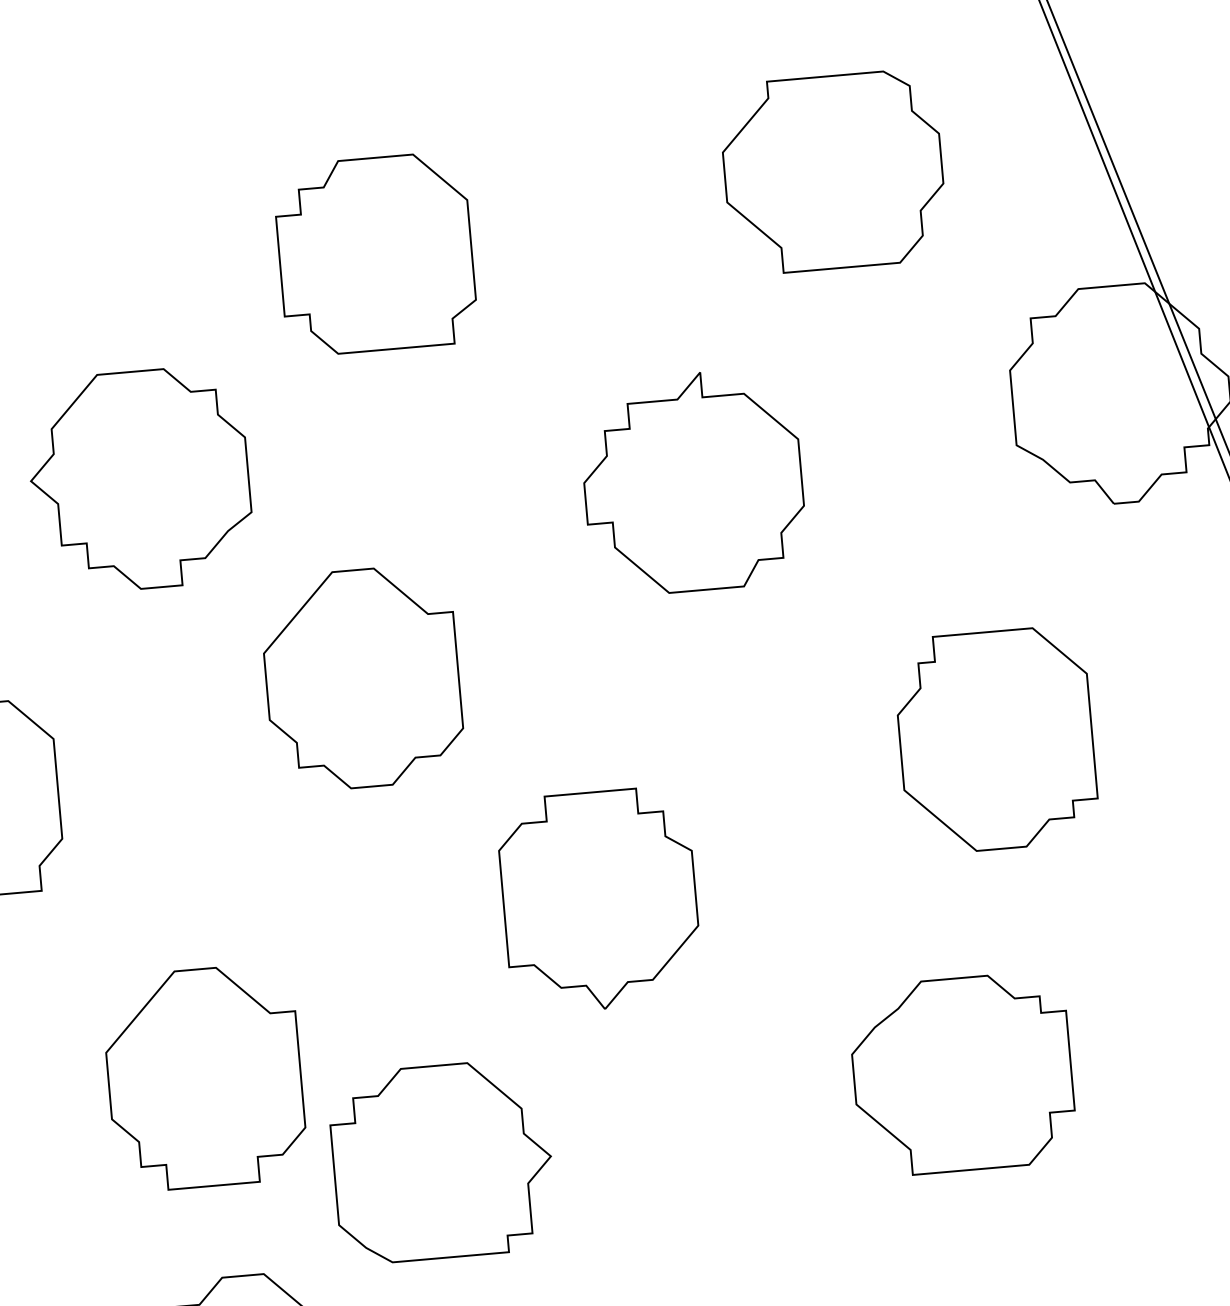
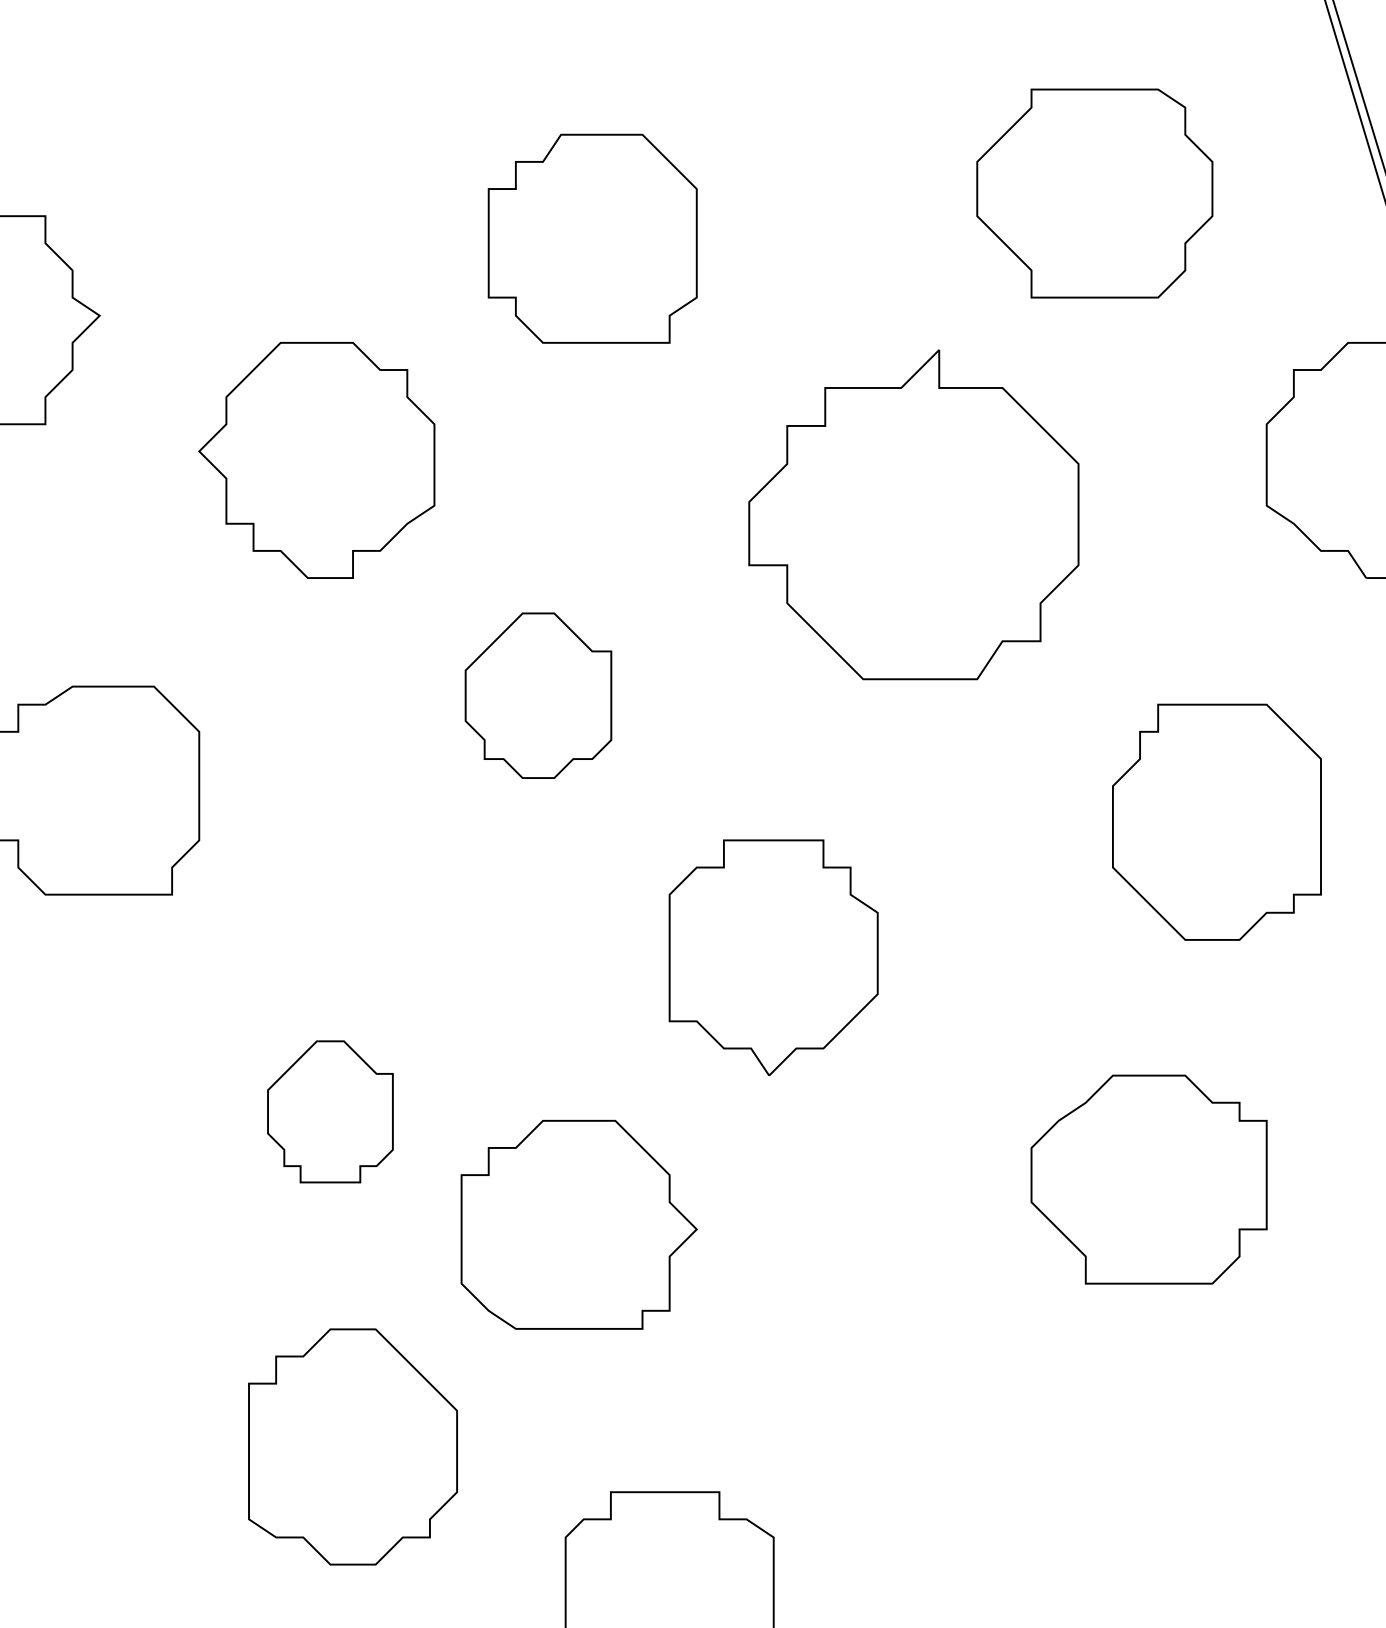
part: (692, 481) -> (913, 514), size x1.4
part: (362, 678) -> (538, 695), size x0.7
part: (204, 1077) -> (330, 1111), size x0.6

